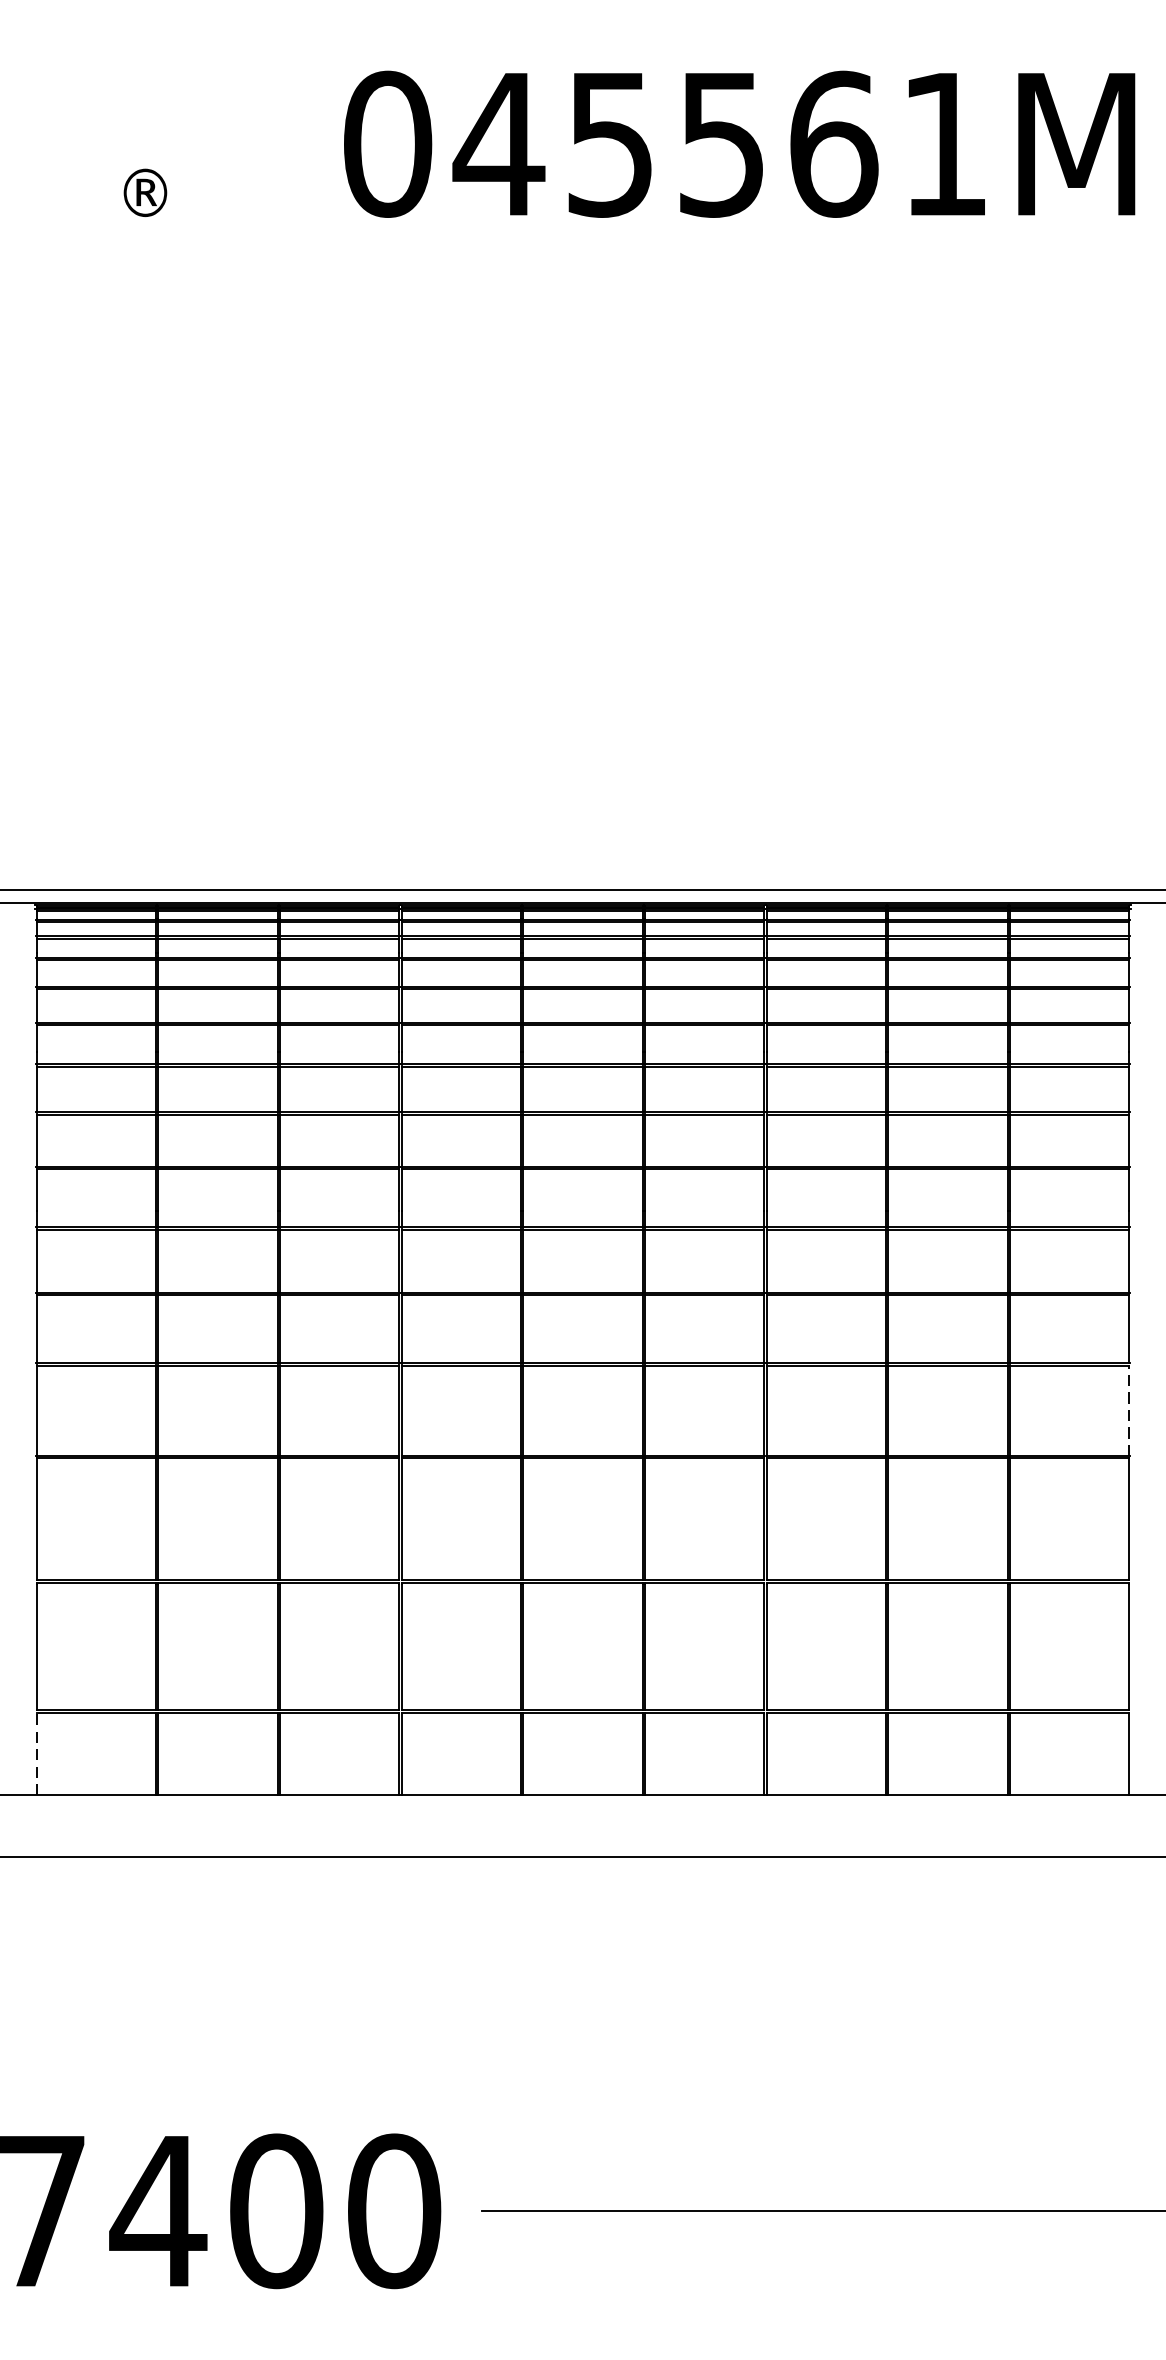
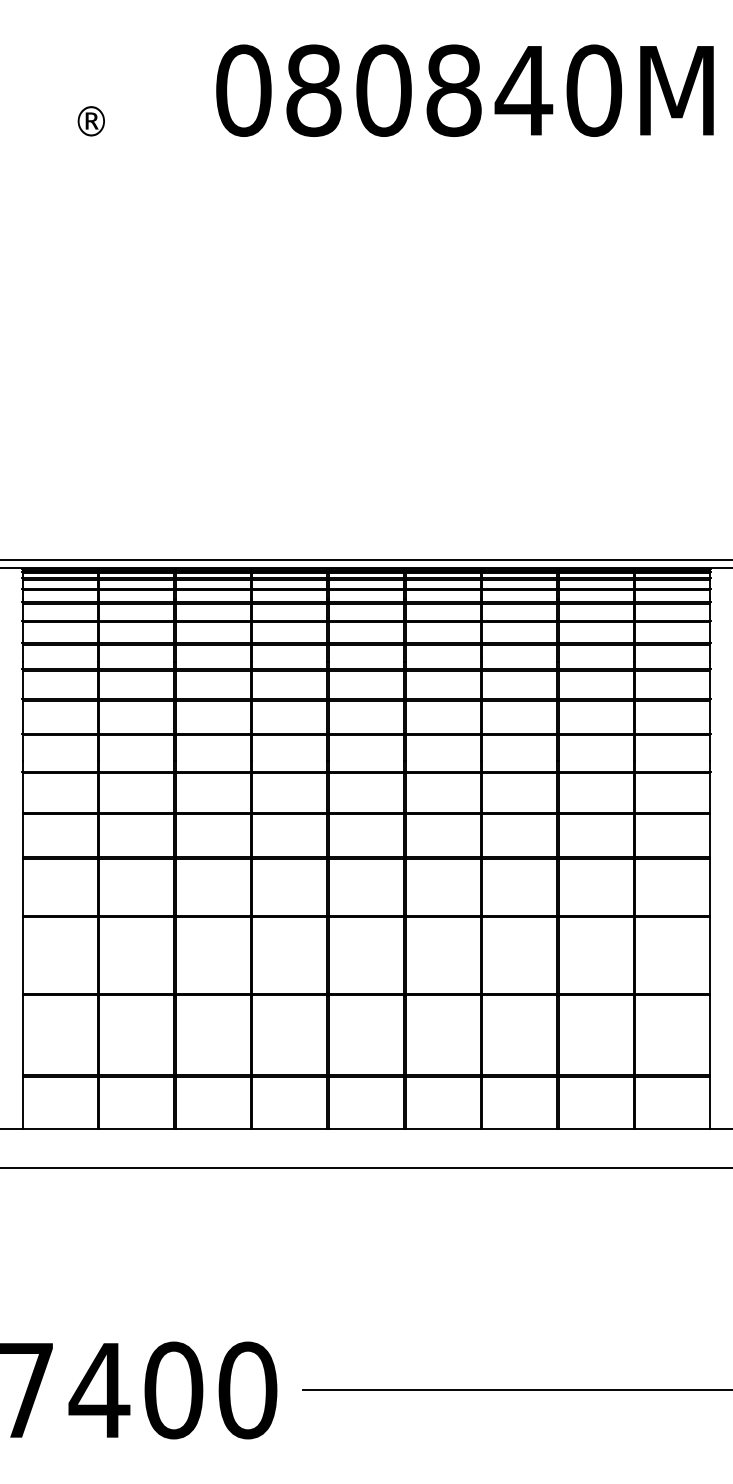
text: (721, 143) -> (453, 90), 045561M -> 080840M
line: (1130, 1409) -> (710, 886), dashed -> solid
line: (35, 1753) -> (22, 1102), dashed -> solid

